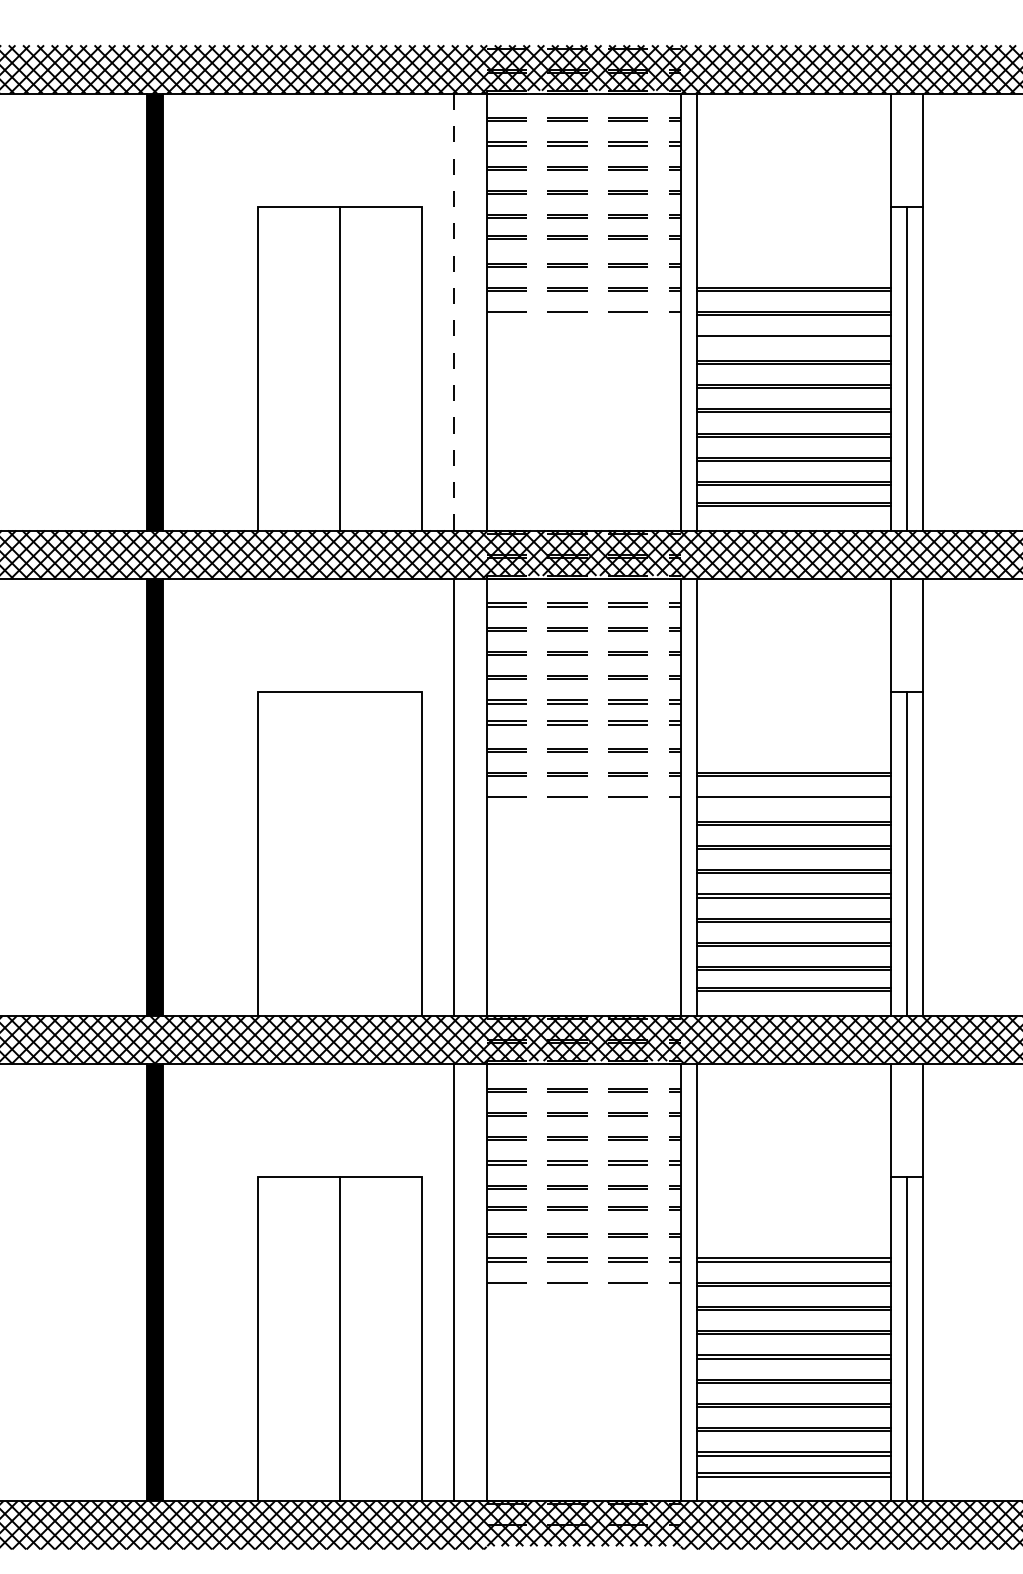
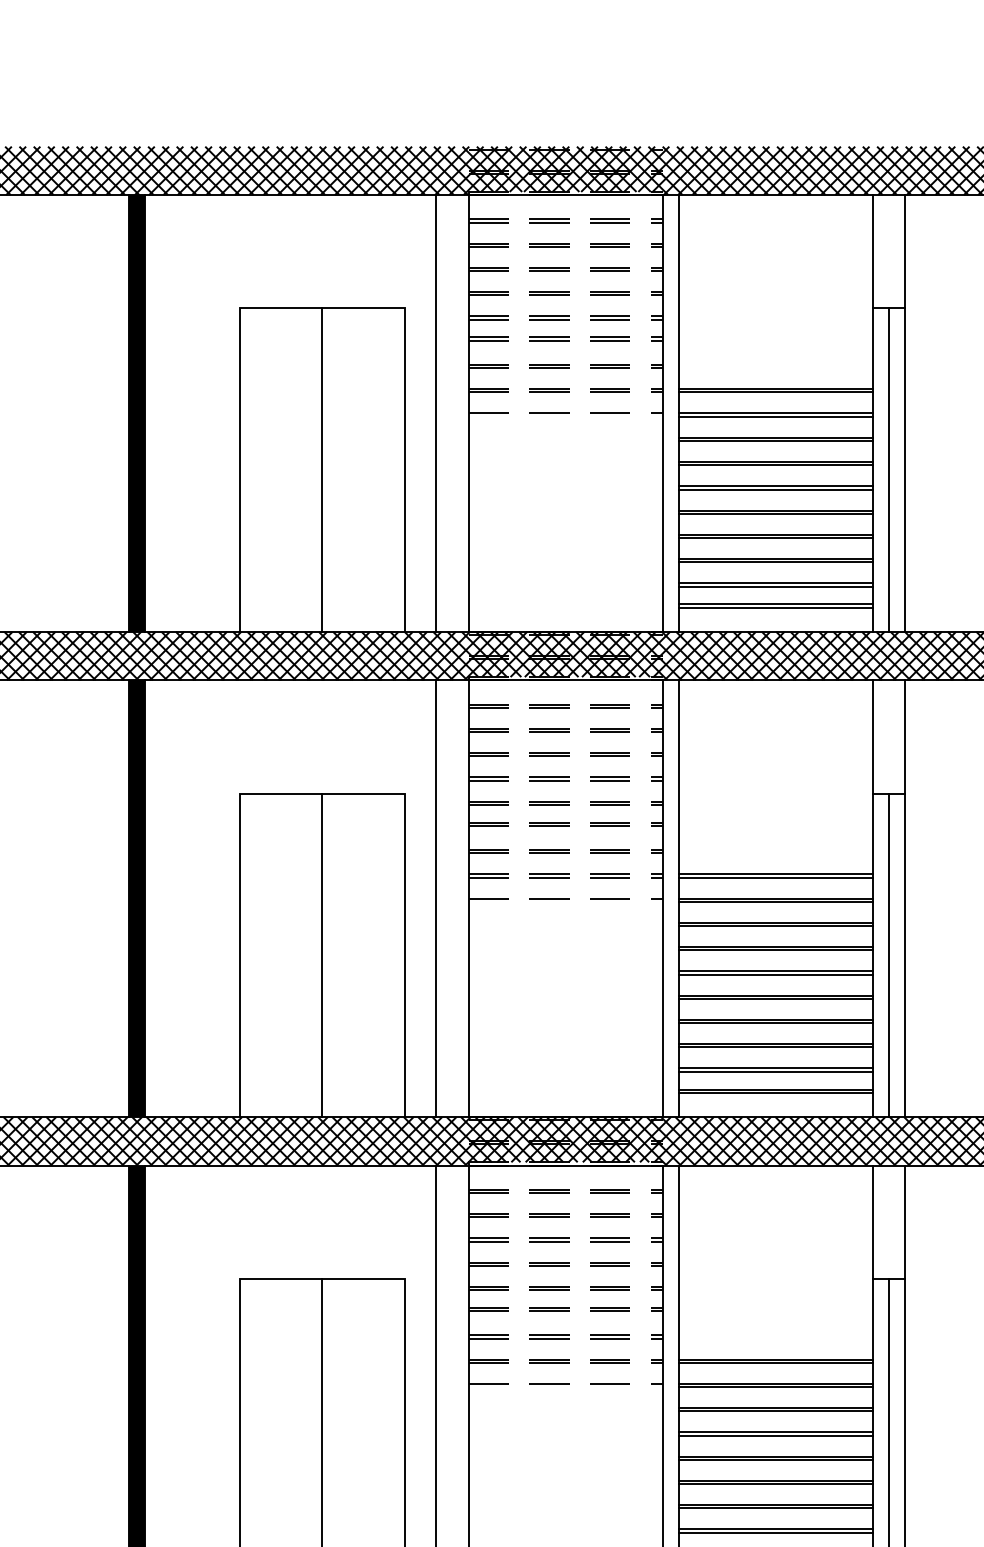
line: (454, 311) -> (436, 412), dashed -> solid
line: (793, 339) -> (775, 440), added
line: (793, 800) -> (775, 901), added
line: (340, 853) -> (322, 954), added

